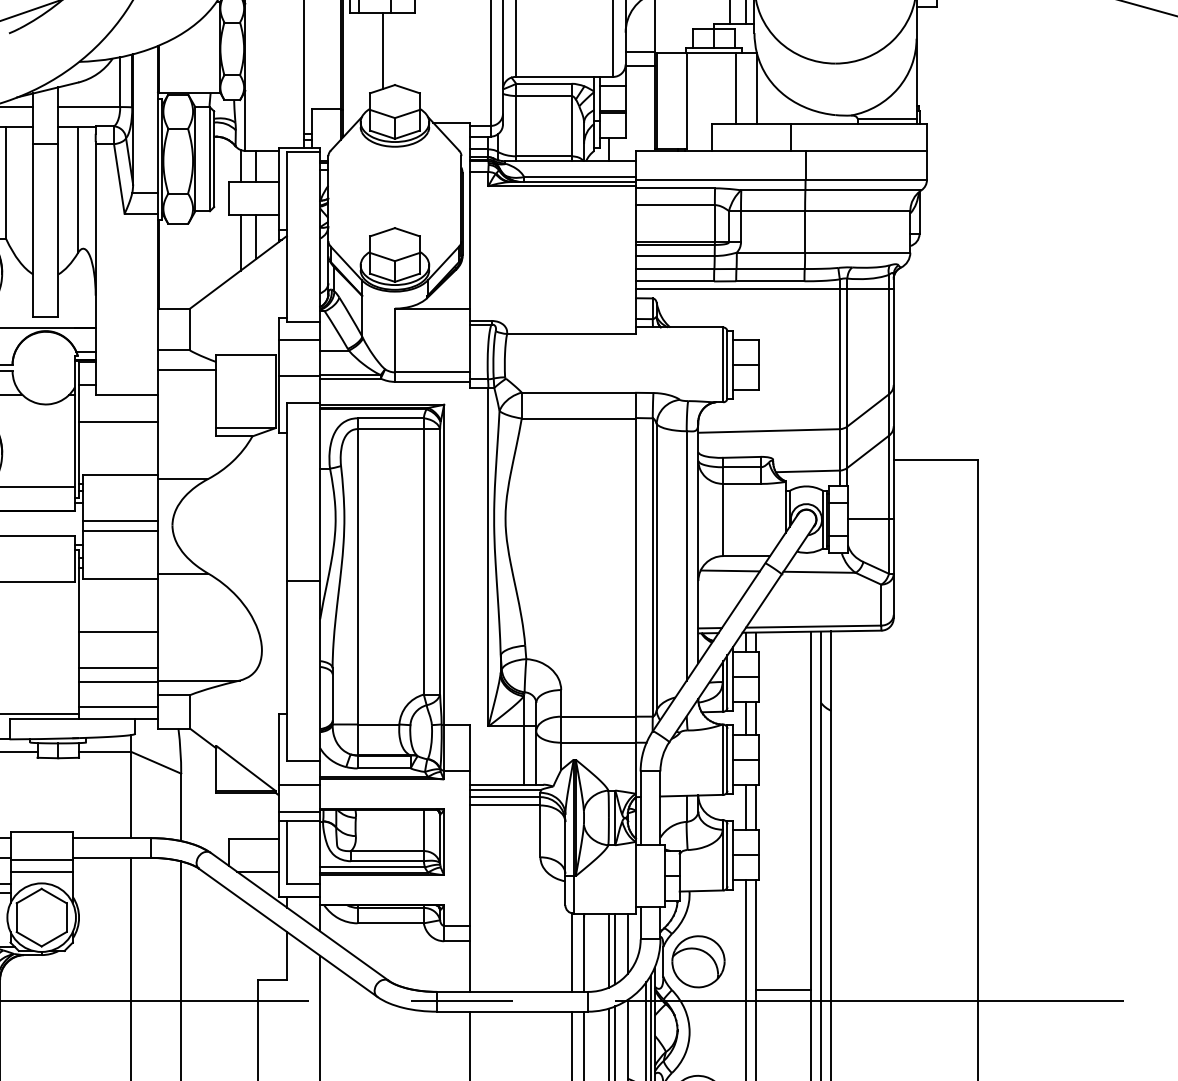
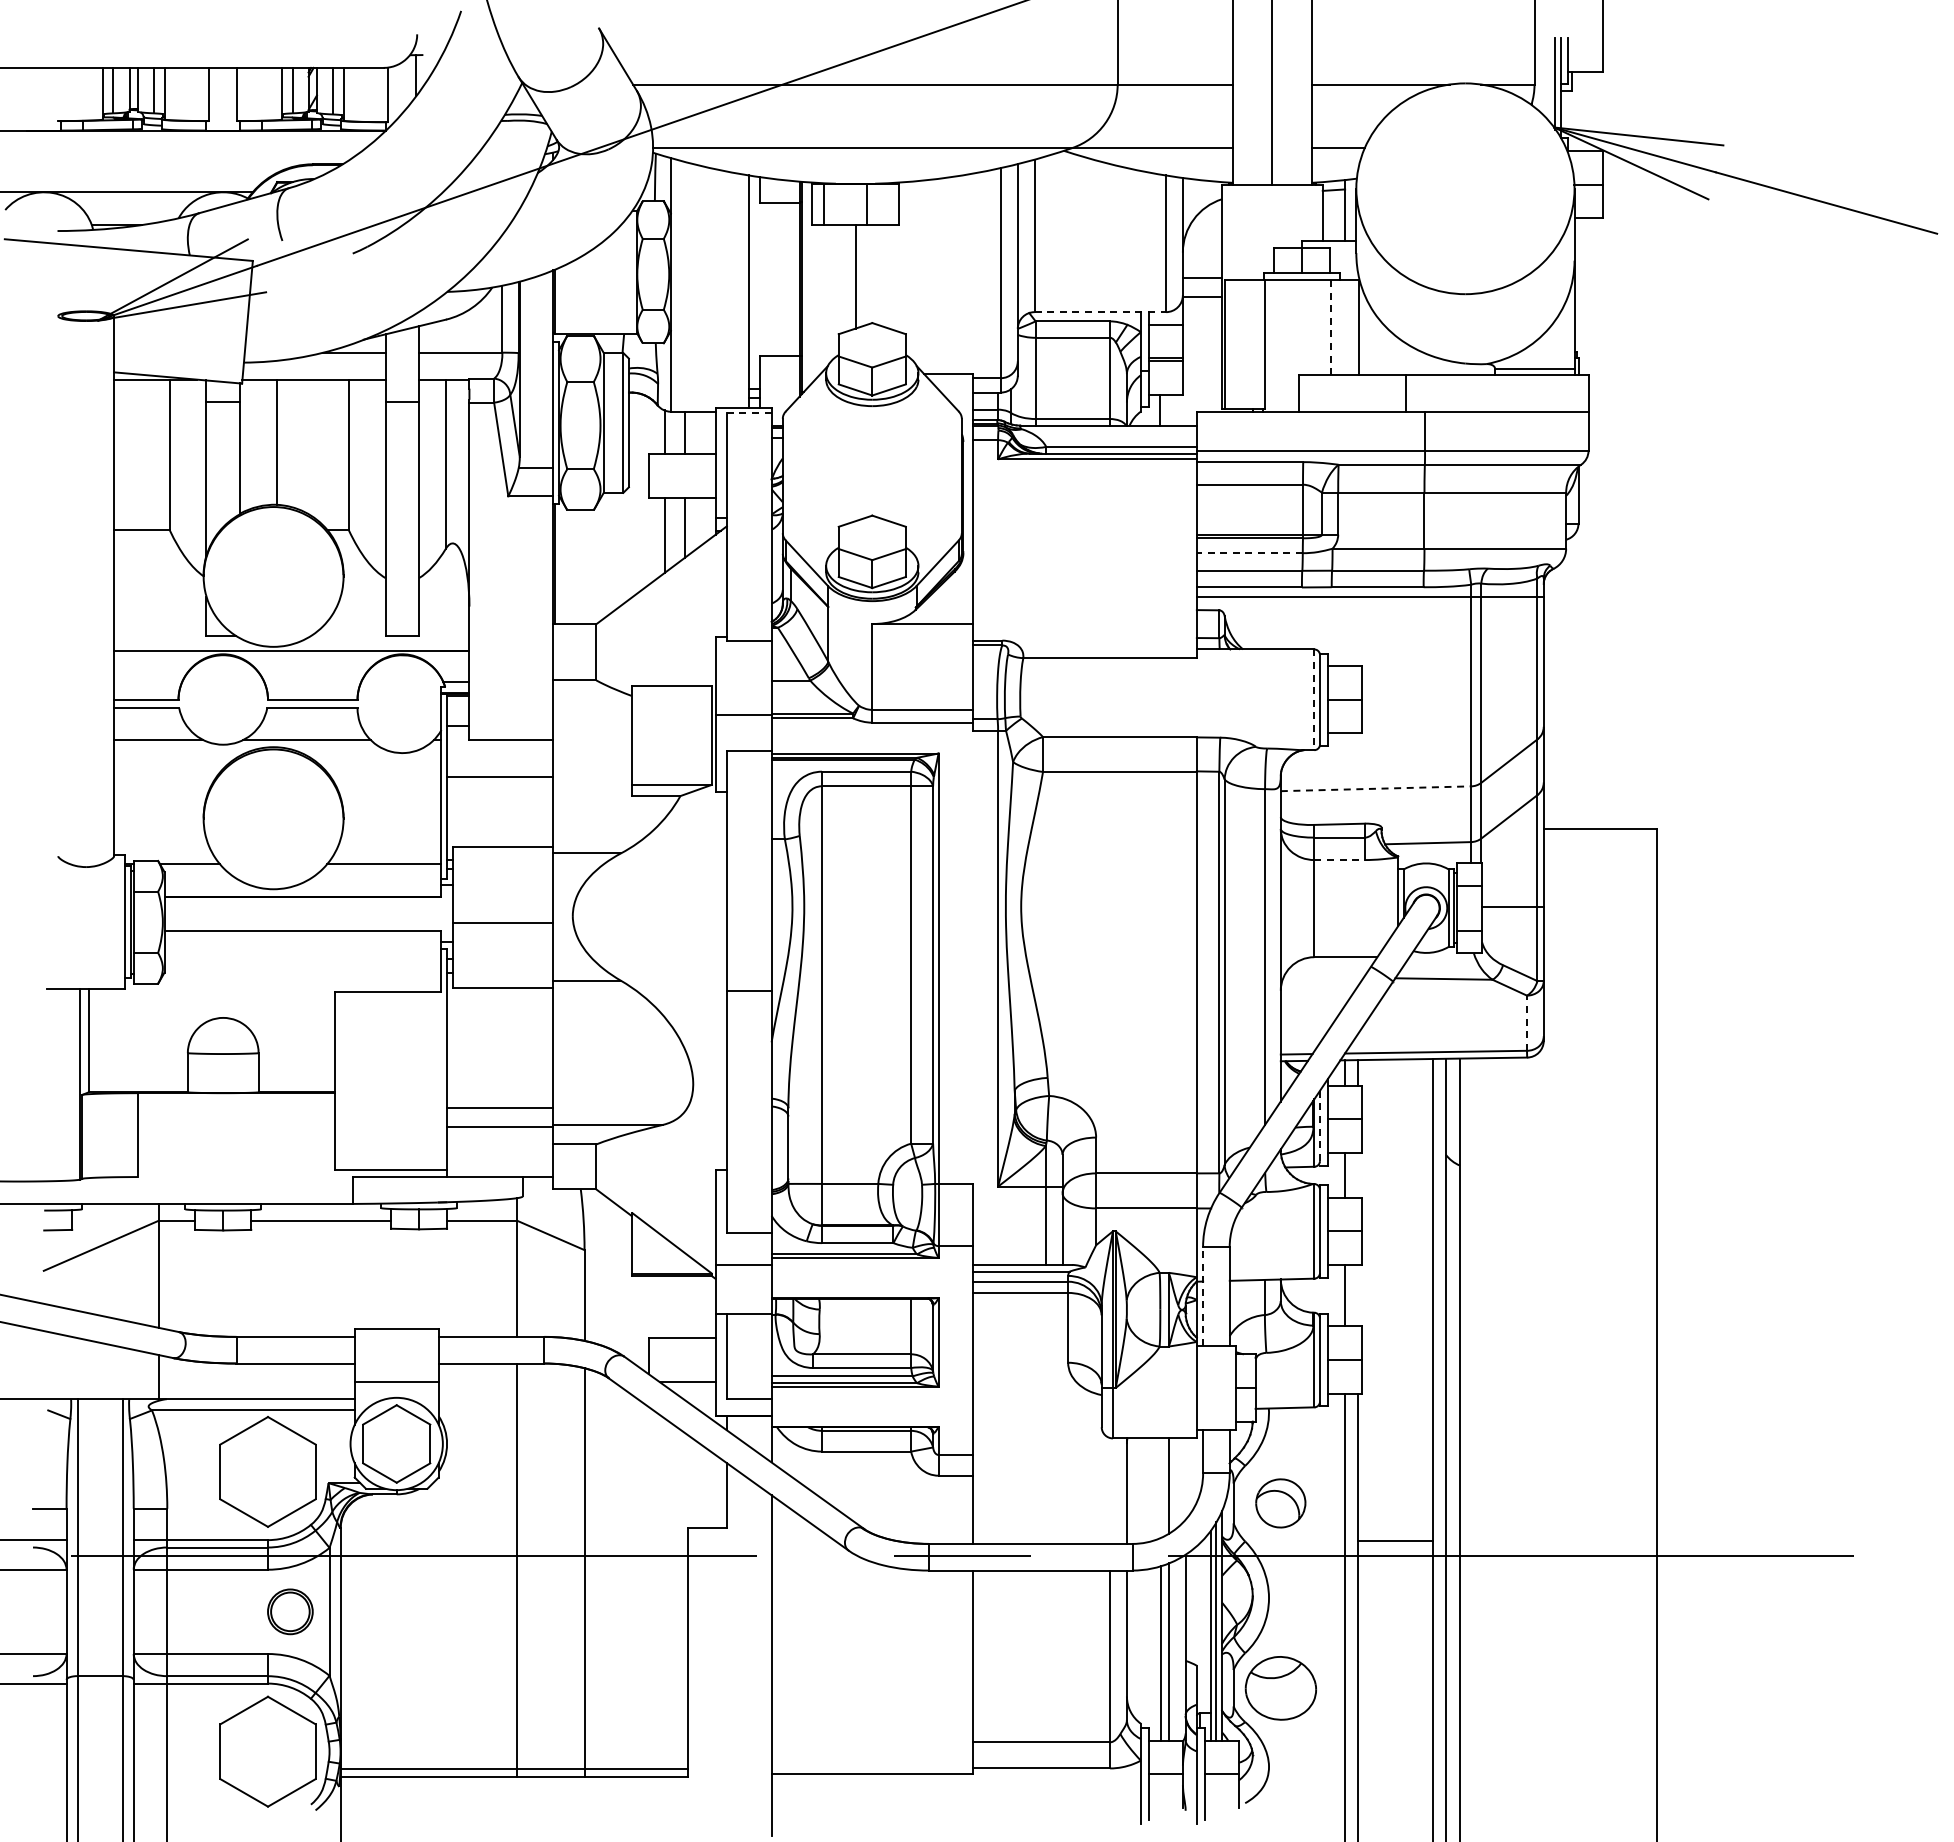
line: (564, 77) -> (1100, 312), solid -> dashed
line: (736, 88) -> (1331, 327), solid -> dashed
line: (302, 151) -> (748, 412), solid -> dashed
line: (675, 256) -> (1249, 553), solid -> dashed
line: (299, 340) -> (743, 666), removed
line: (723, 365) -> (1314, 700), solid -> dashed
line: (187, 369) -> (592, 706), removed
line: (769, 430) -> (1376, 788), solid -> dashed
line: (742, 484) -> (1340, 860), solid -> dashed
line: (120, 521) -> (502, 910), removed
line: (730, 570) -> (1323, 976), removed
line: (880, 605) -> (1526, 1023), solid -> dashed
line: (118, 632) -> (500, 1059), removed
line: (727, 683) -> (1319, 1128), solid -> dashed
line: (118, 706) -> (500, 1159), removed
line: (756, 718) -> (1358, 1175), removed
line: (756, 807) -> (1358, 1295), removed
line: (640, 808) -> (1203, 1296), solid -> dashed
line: (299, 811) -> (743, 1301), removed
line: (41, 860) -> (396, 1366), removed
line: (627, 943) -> (1185, 1478), removed
line: (609, 950) -> (1160, 1488), removed
line: (571, 952) -> (1110, 1490), removed
part: (698, 961) -> (1280, 1503), size x0.7

